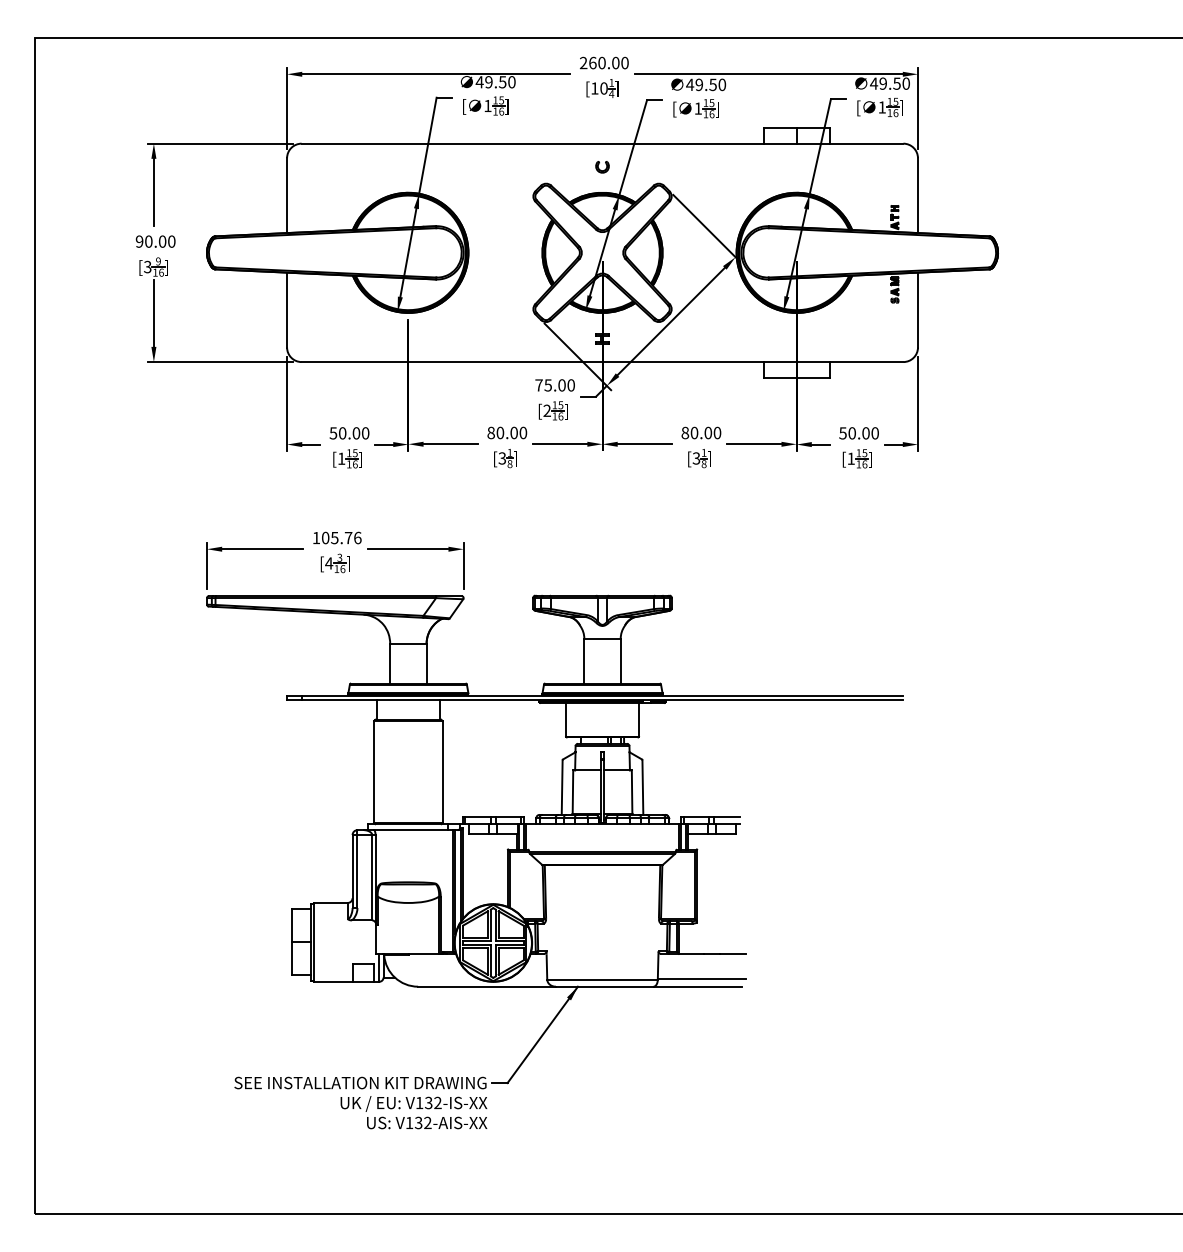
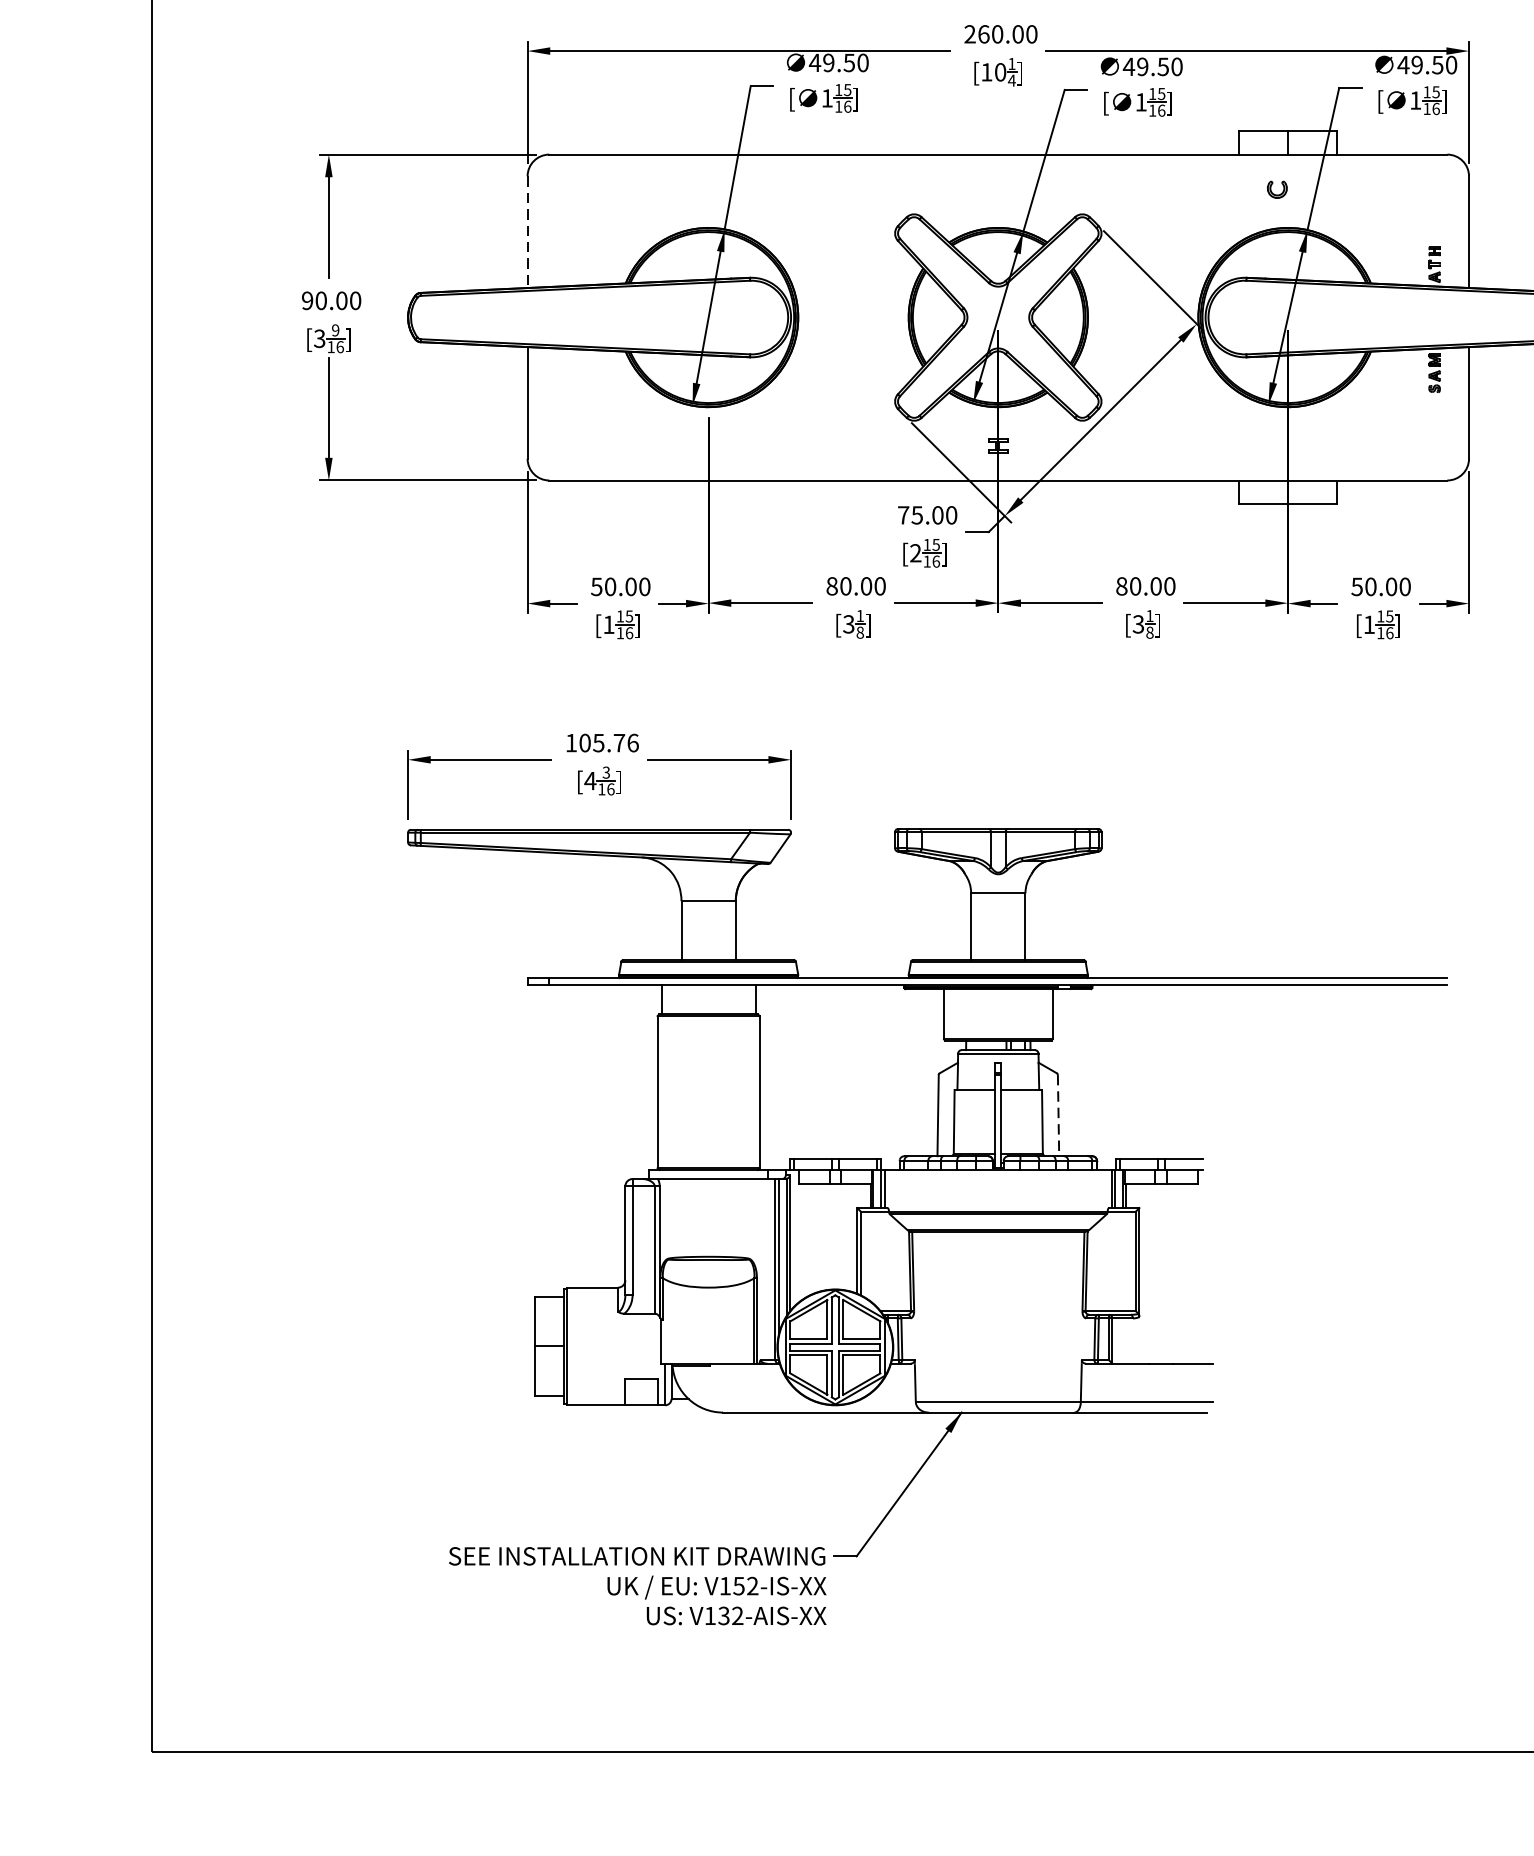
part: (602, 167) -> (1277, 190), moved
line: (287, 196) -> (528, 233), solid -> dashed
line: (642, 788) -> (1057, 1116), solid -> dashed
text: (428, 1102) -> (738, 1585), V132-IS-XX -> V152-IS-XX

